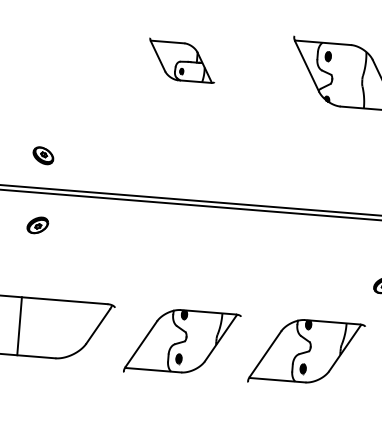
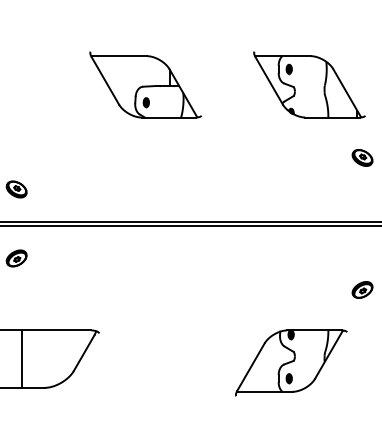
part: (181, 60) -> (145, 84), size x1.67
line: (19, 325) -> (21, 358), moved
part: (182, 342) -> (168, 362), removed

